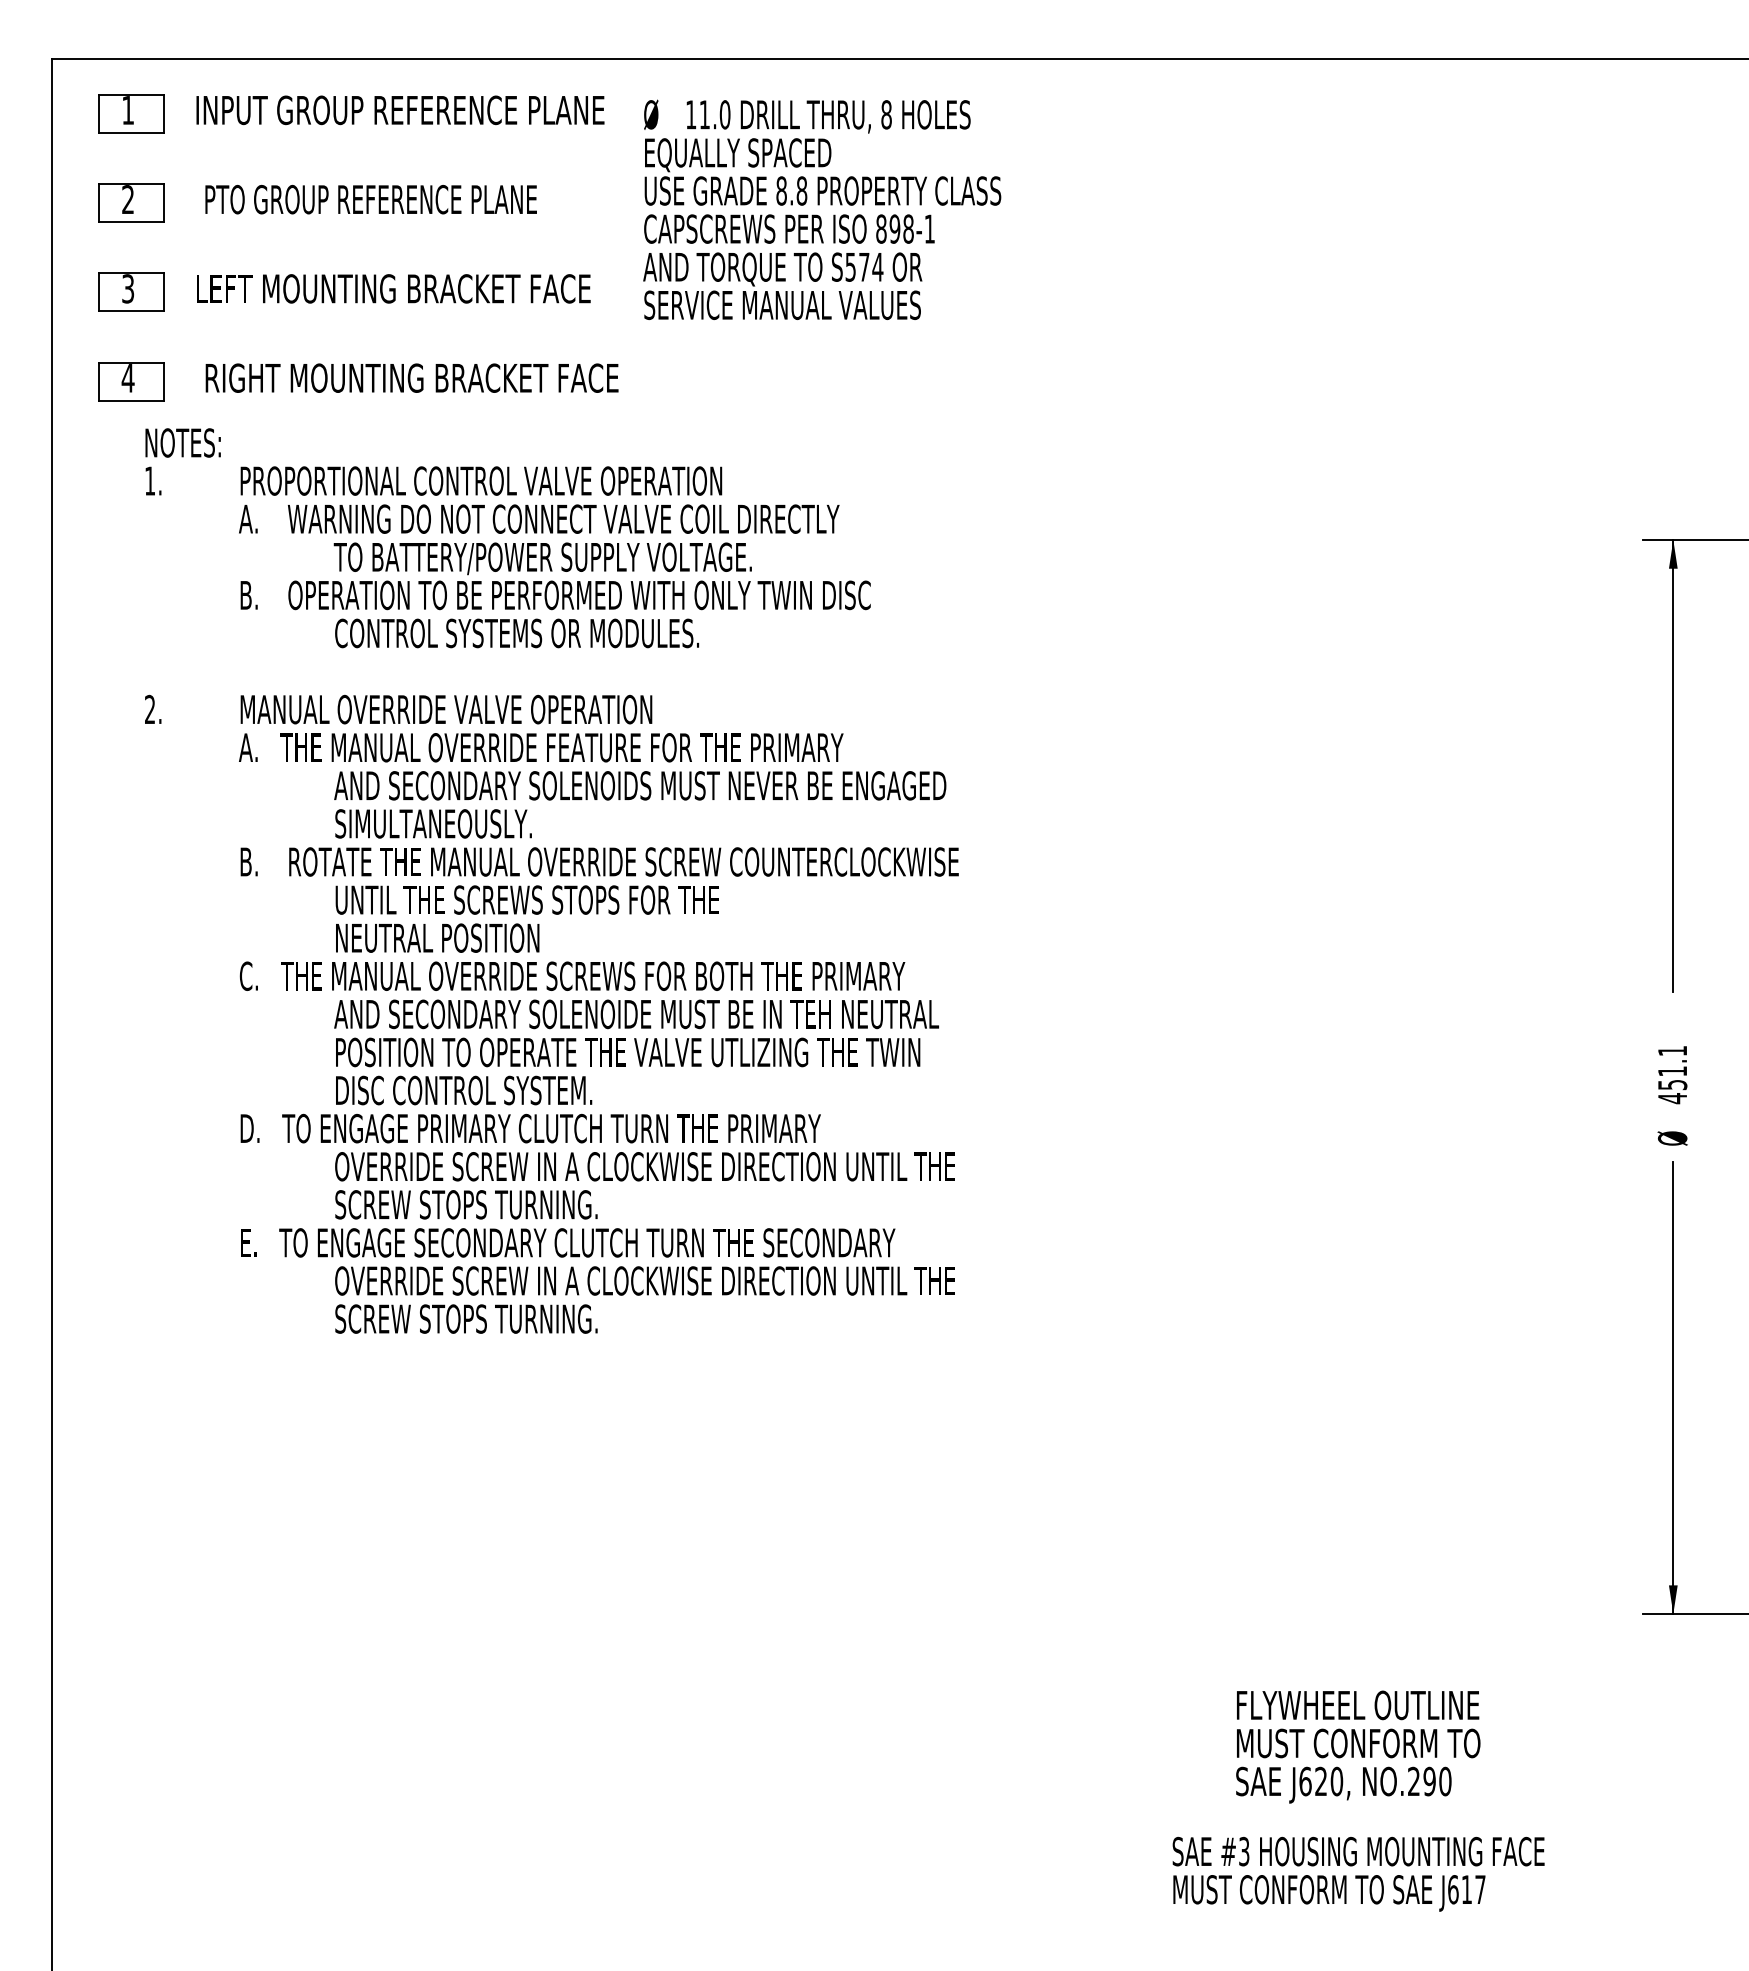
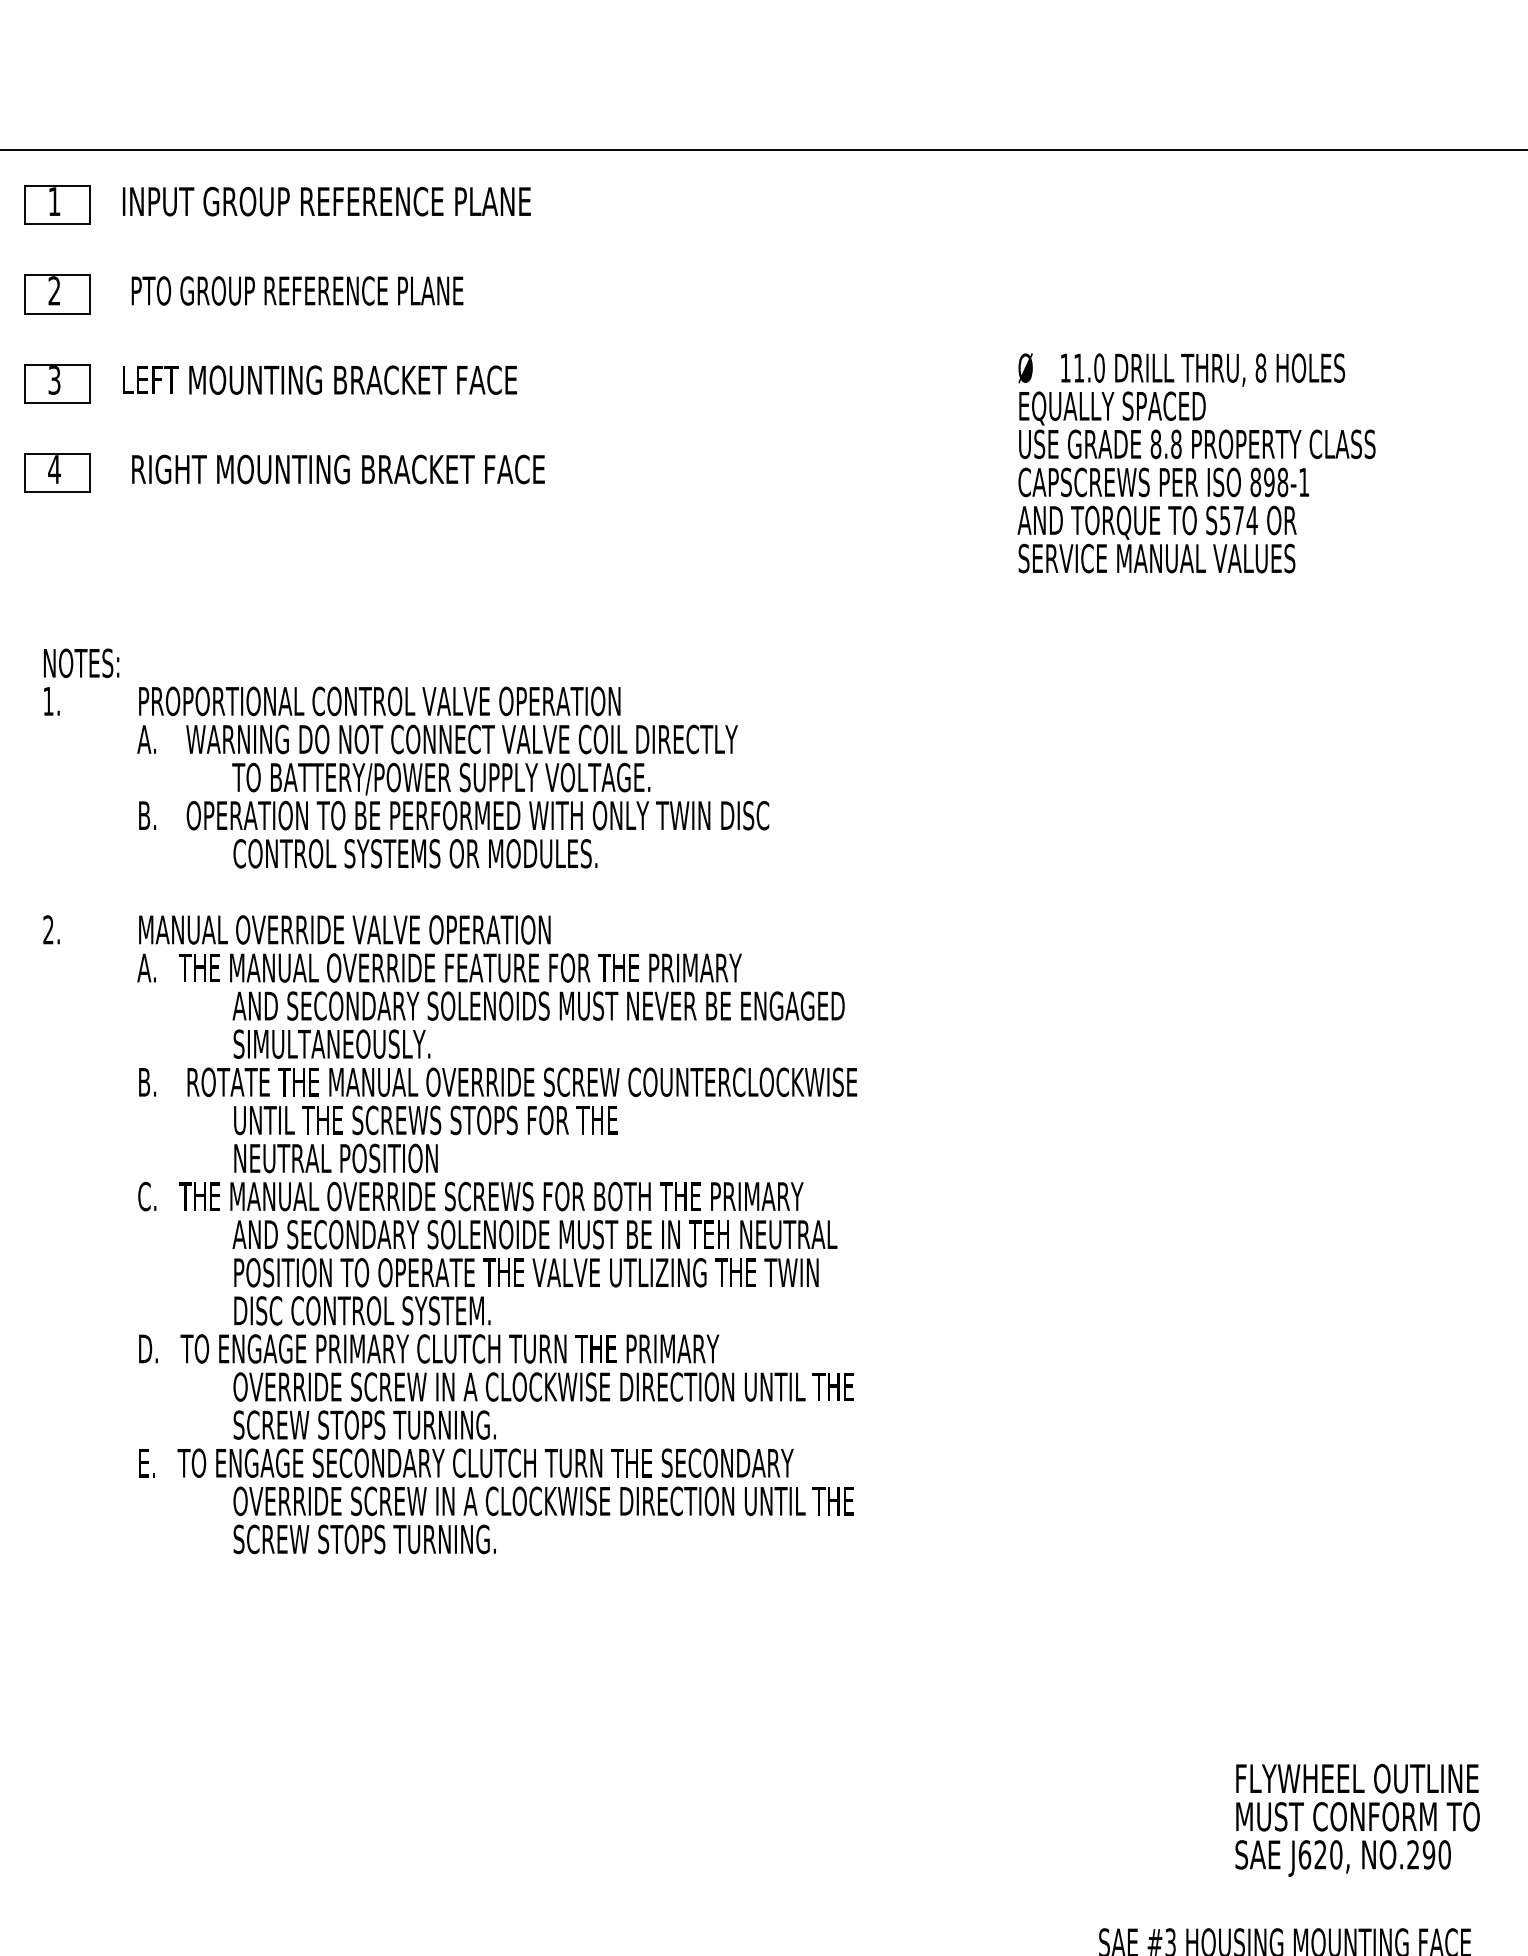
text: (822, 209) -> (1196, 462), moved
text: (551, 880) -> (449, 1100), moved
text: (1358, 1746) -> (1357, 1819), moved

